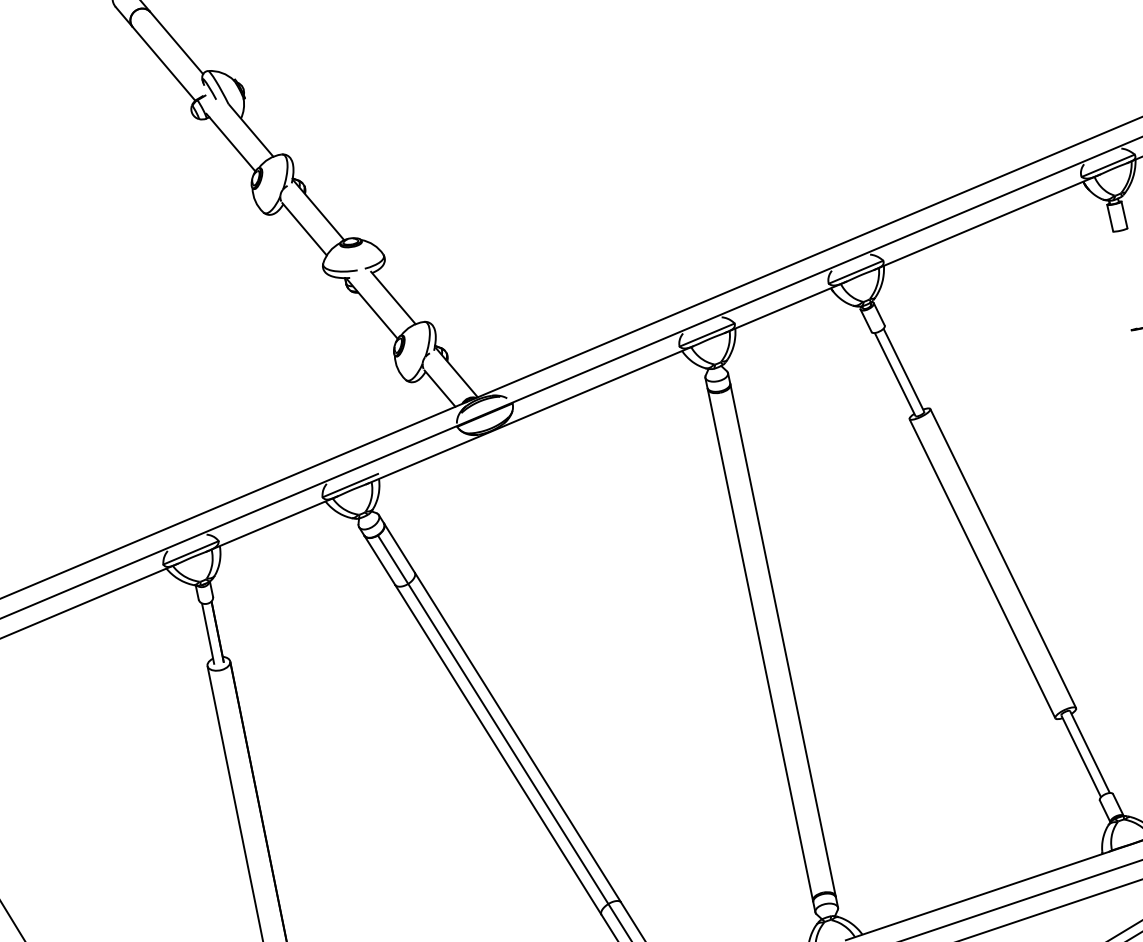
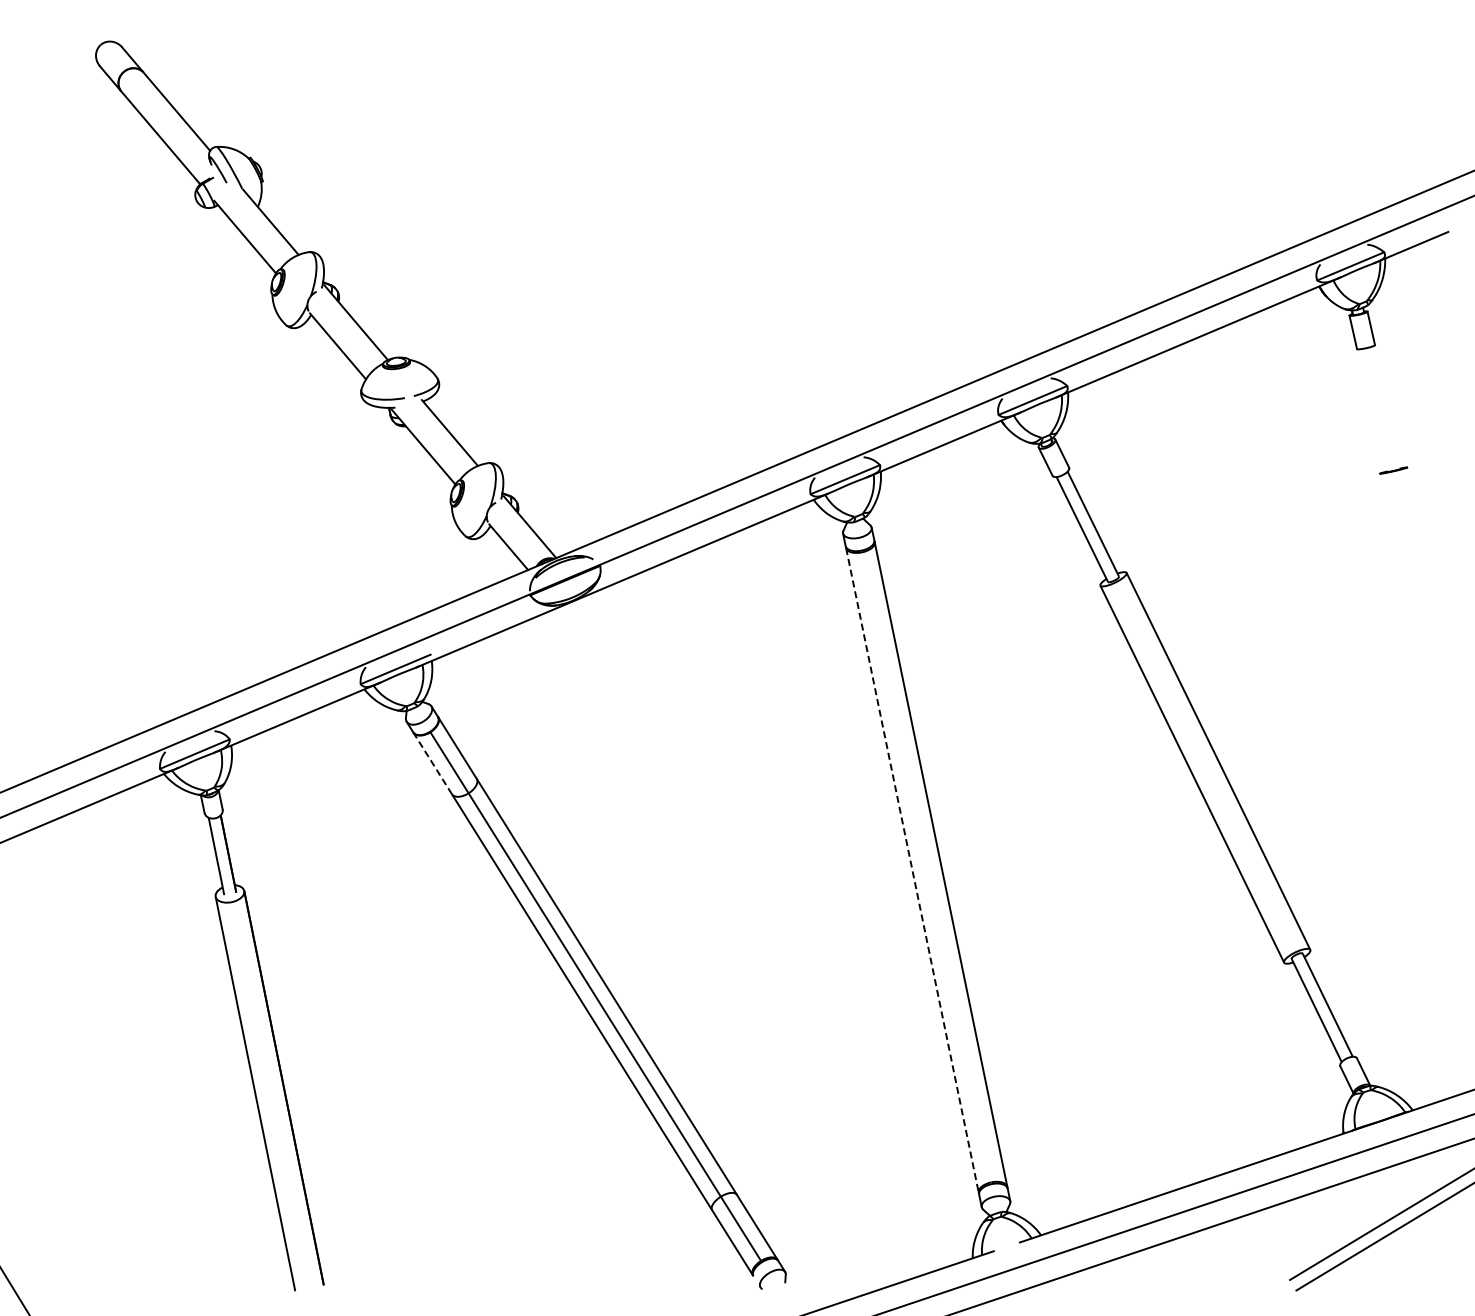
line: (379, 560) -> (432, 763), solid -> dashed
line: (760, 645) -> (912, 870), solid -> dashed

